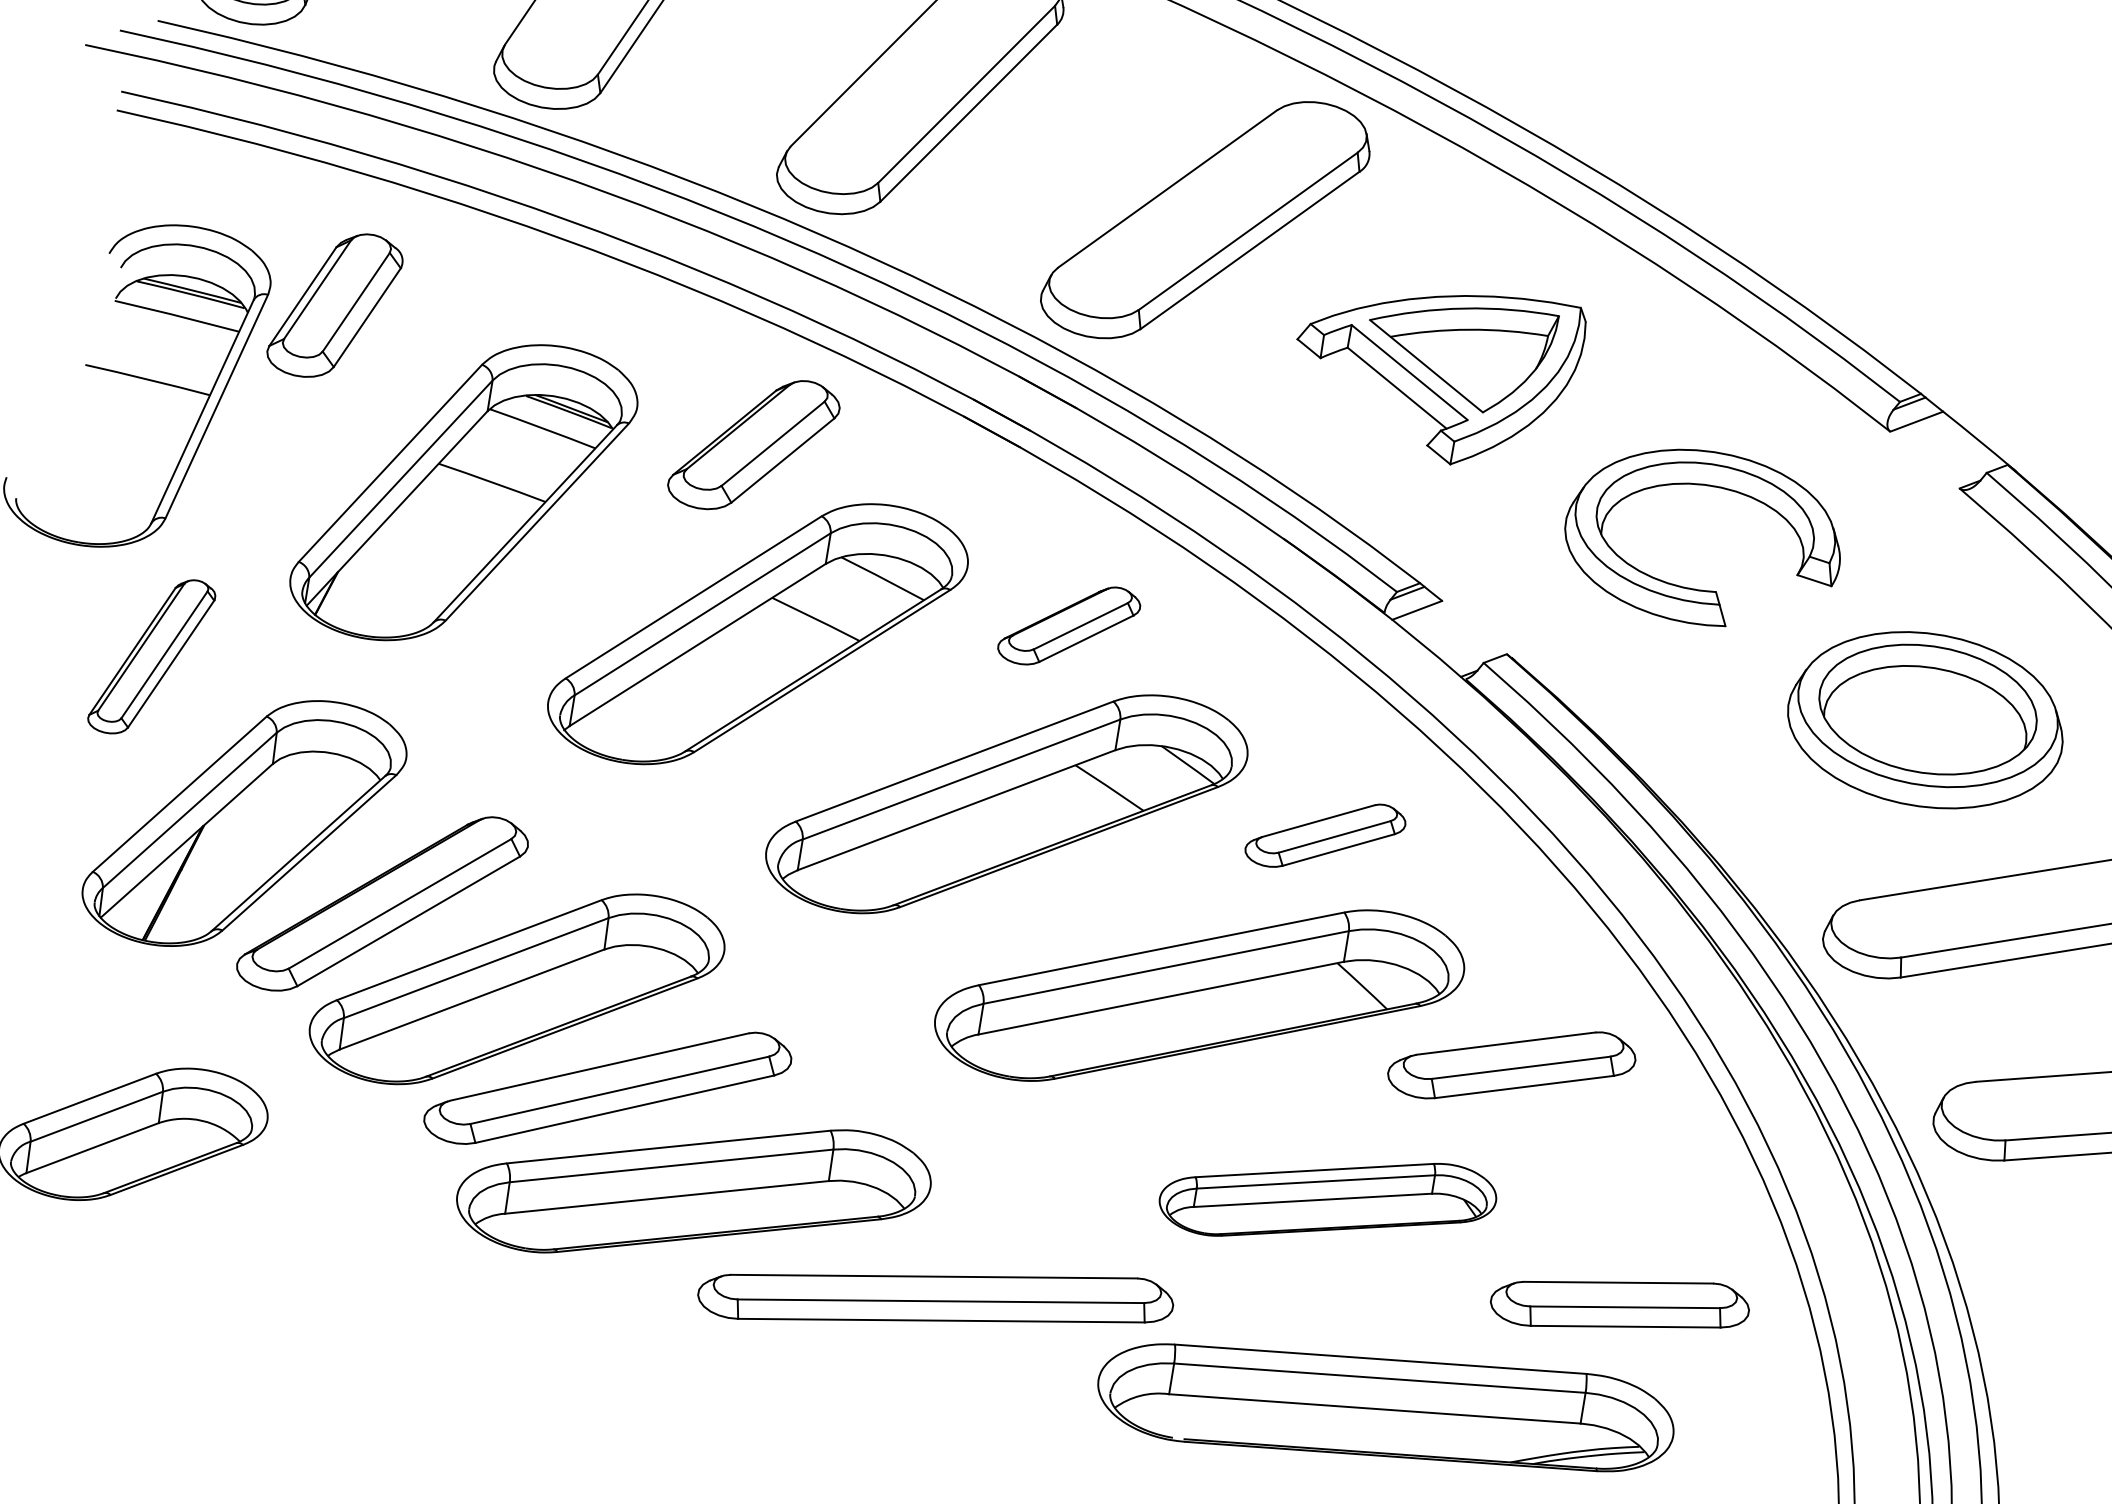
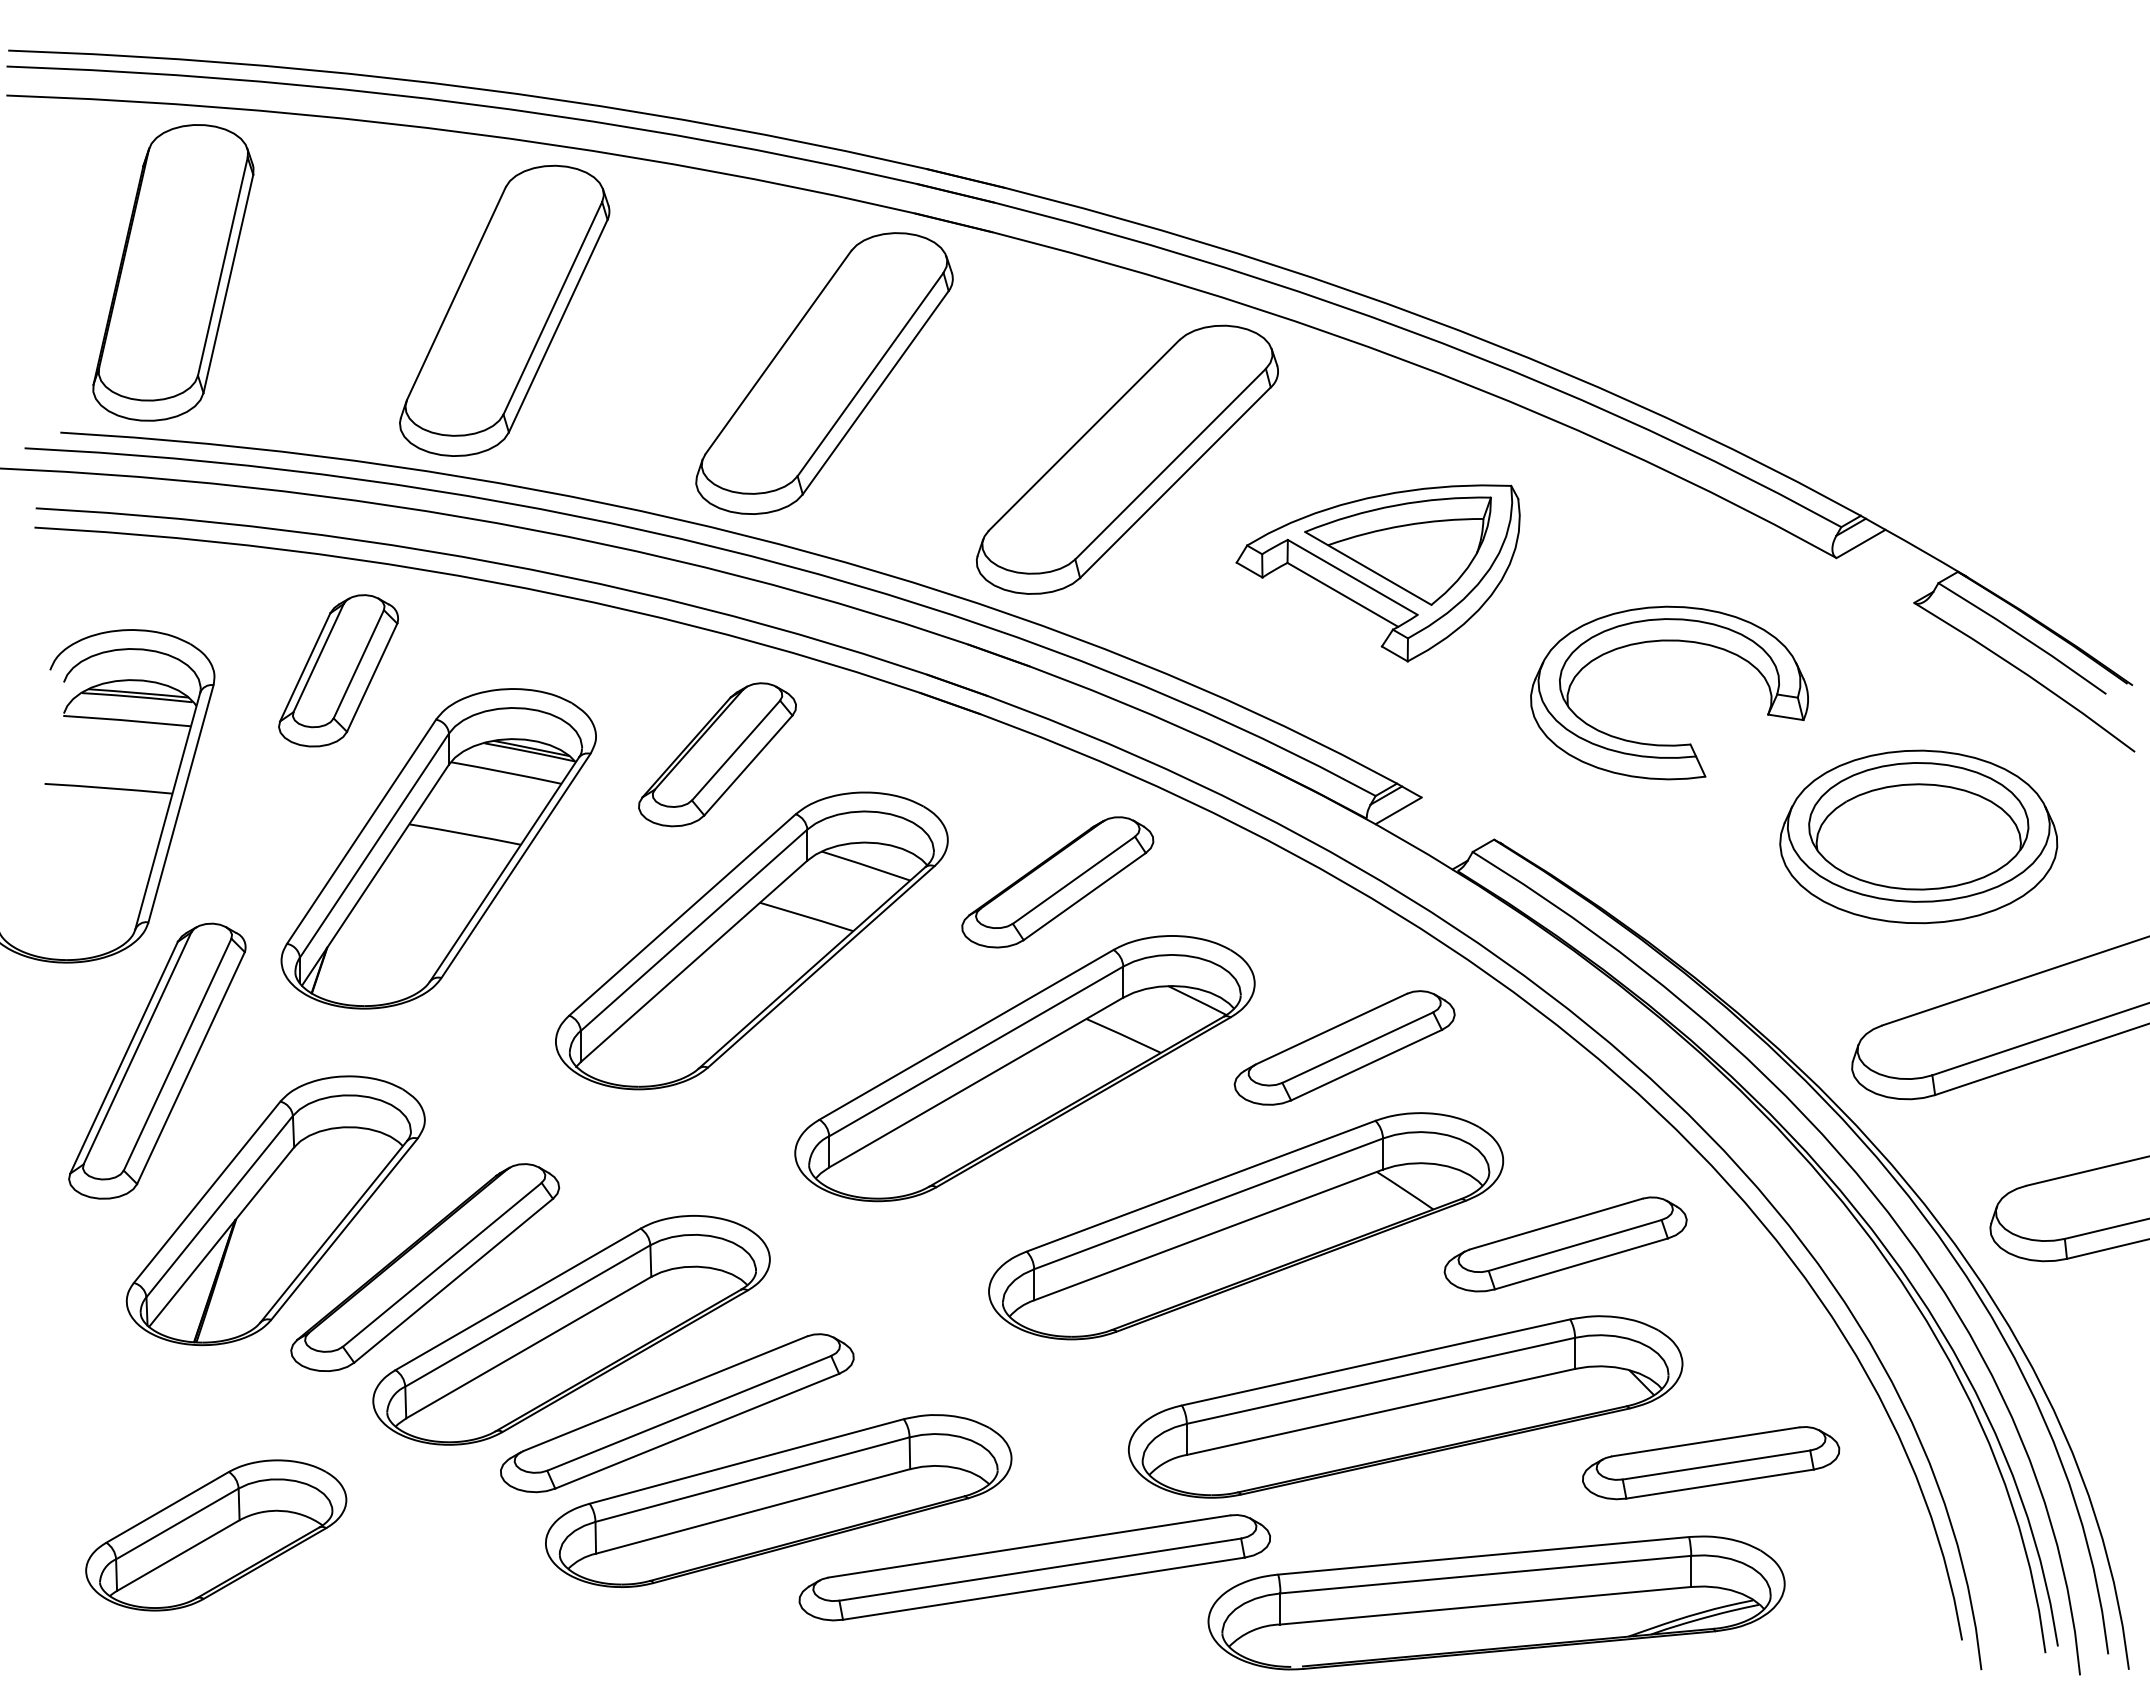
part: (335, 305) -> (338, 670), moved
part: (1069, 625) -> (1057, 882), size x1.43
part: (152, 656) -> (157, 1060), size x1.67
part: (1325, 835) -> (1344, 1047), size x1.43
part: (1327, 1199) -> (1405, 1406), size x1.67

